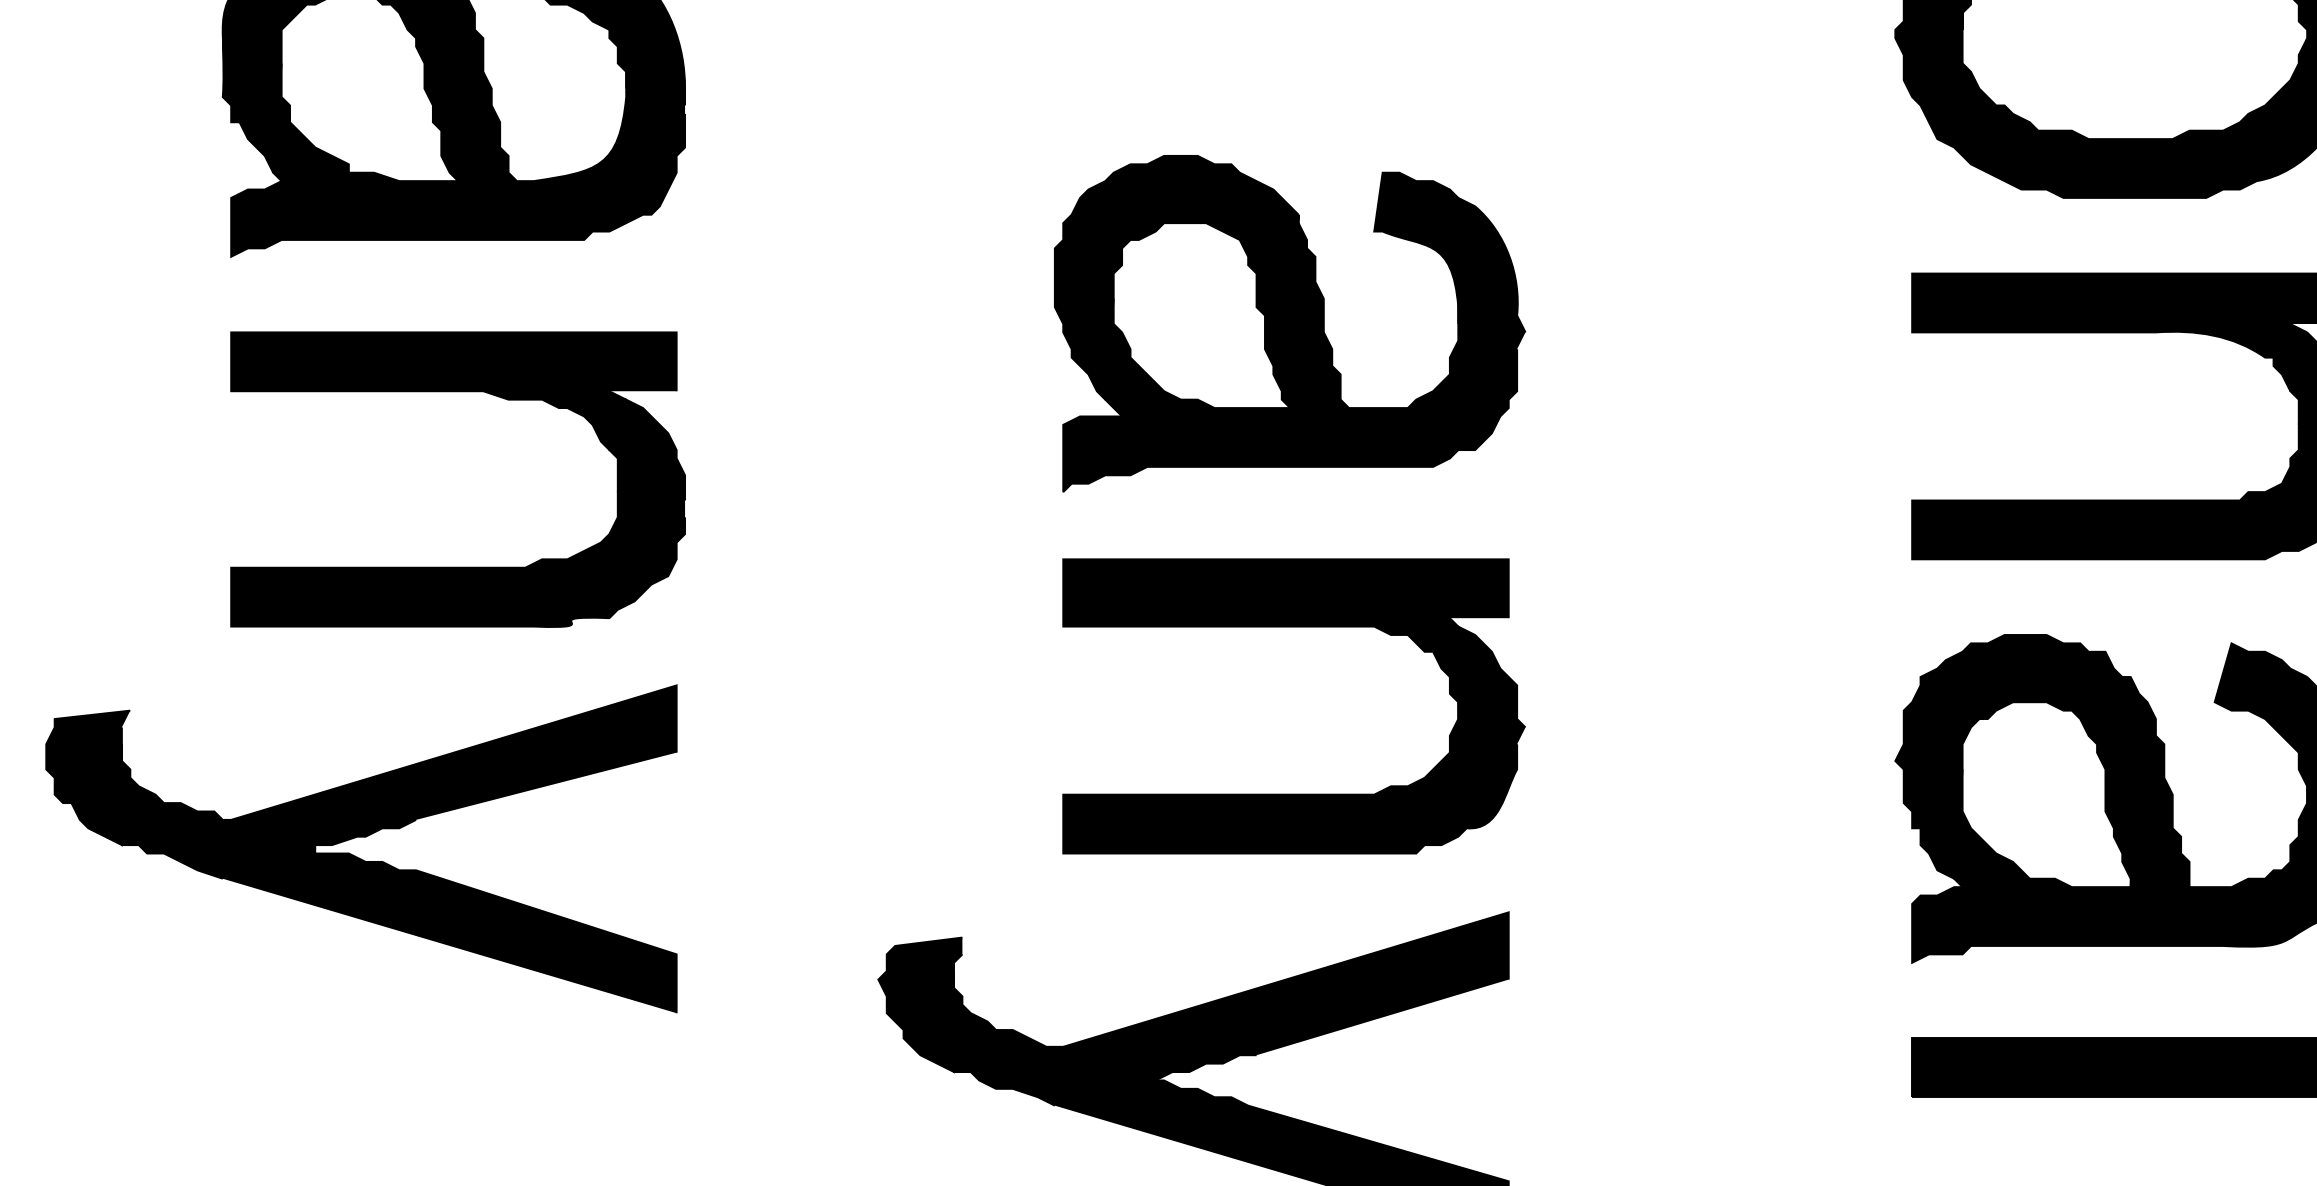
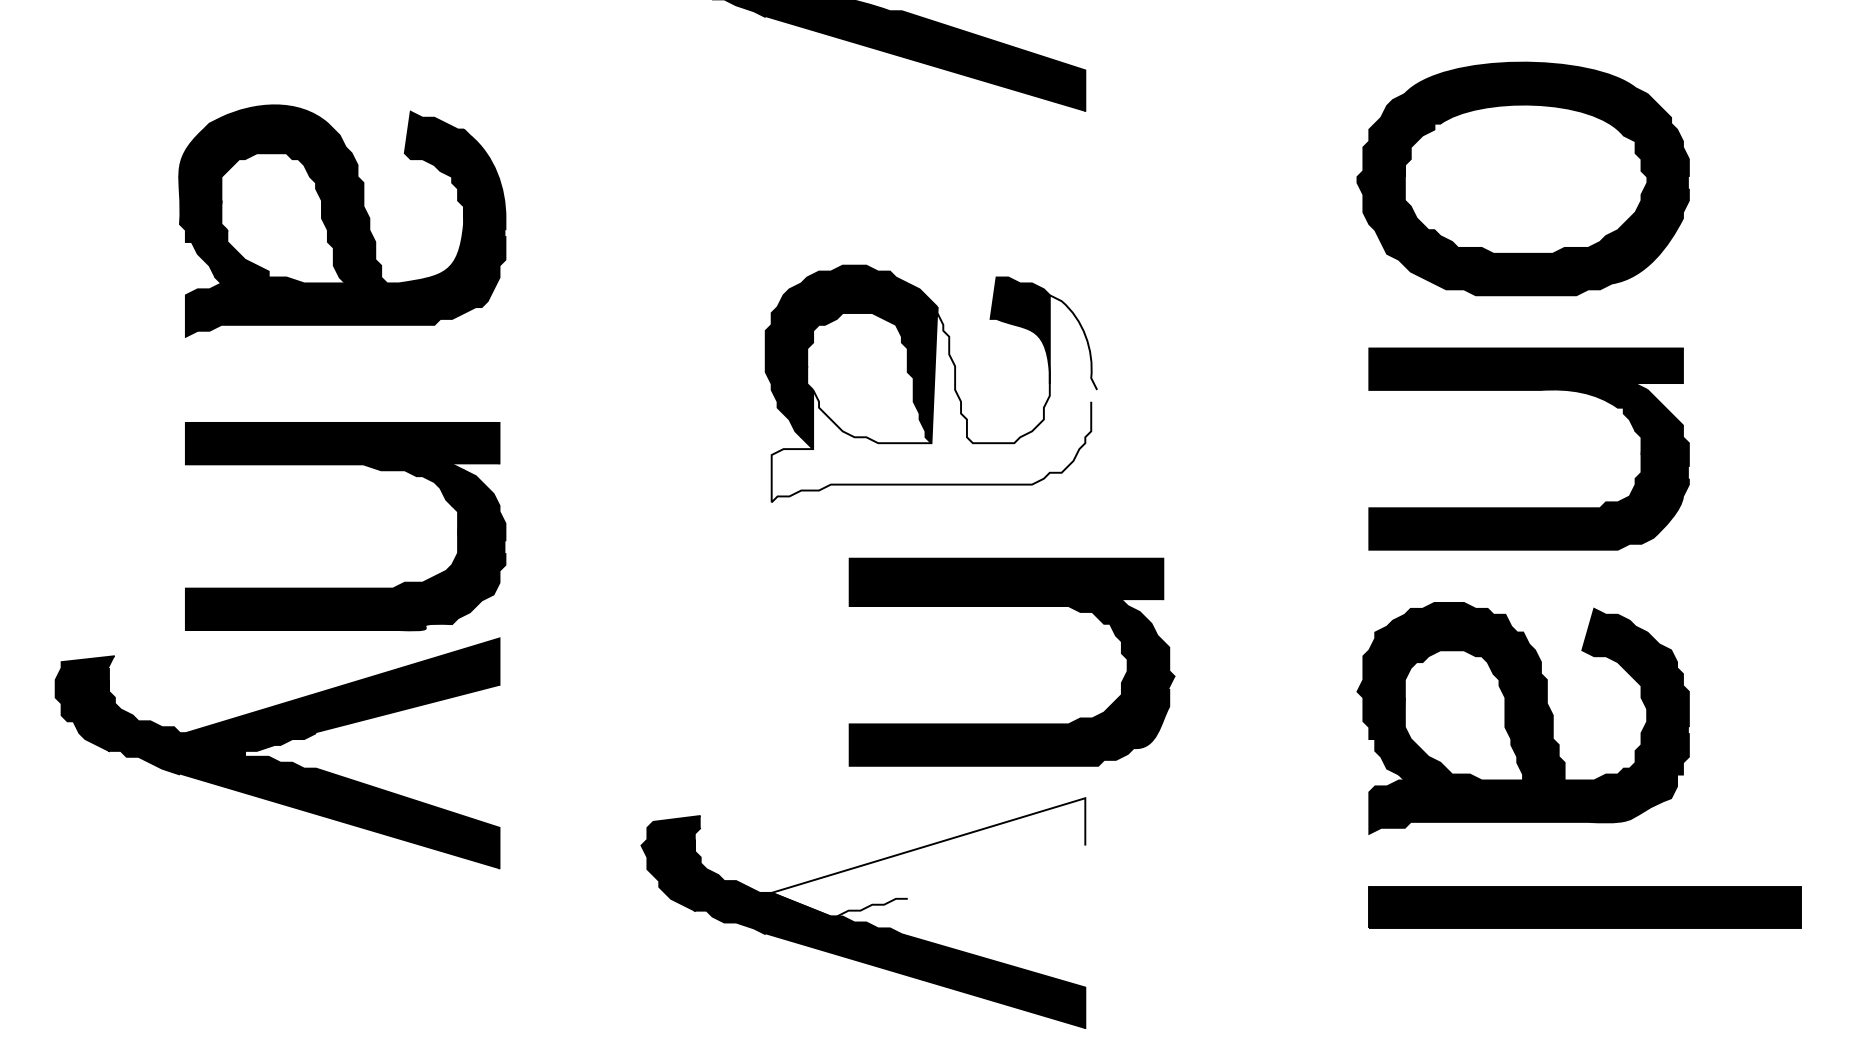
fill: (1294, 344) -> (934, 398), removed
part: (457, 392) -> (345, 465), moved
part: (1293, 627) -> (1011, 606), moved
fill: (1285, 996) -> (928, 857), removed

